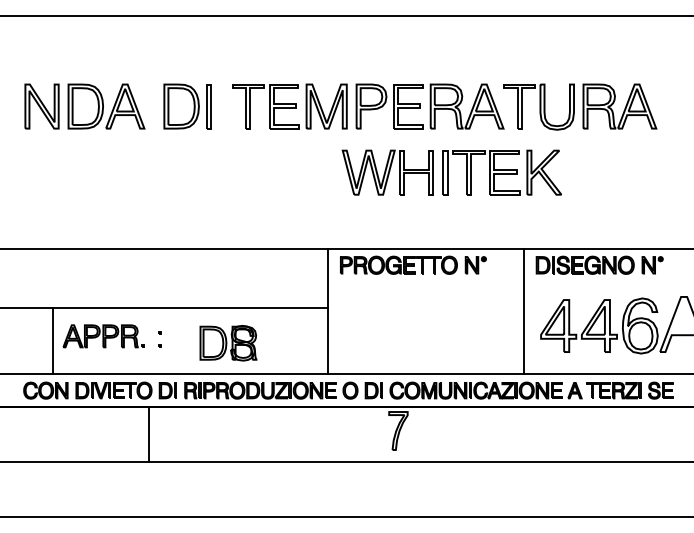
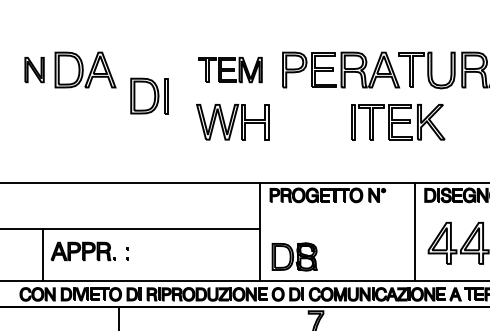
part: (41, 106) -> (34, 69), size x0.7
part: (187, 106) -> (149, 96), moved
part: (289, 106) -> (230, 69), size x0.7
part: (387, 172) -> (232, 122), moved
part: (228, 343) -> (294, 257), moved

